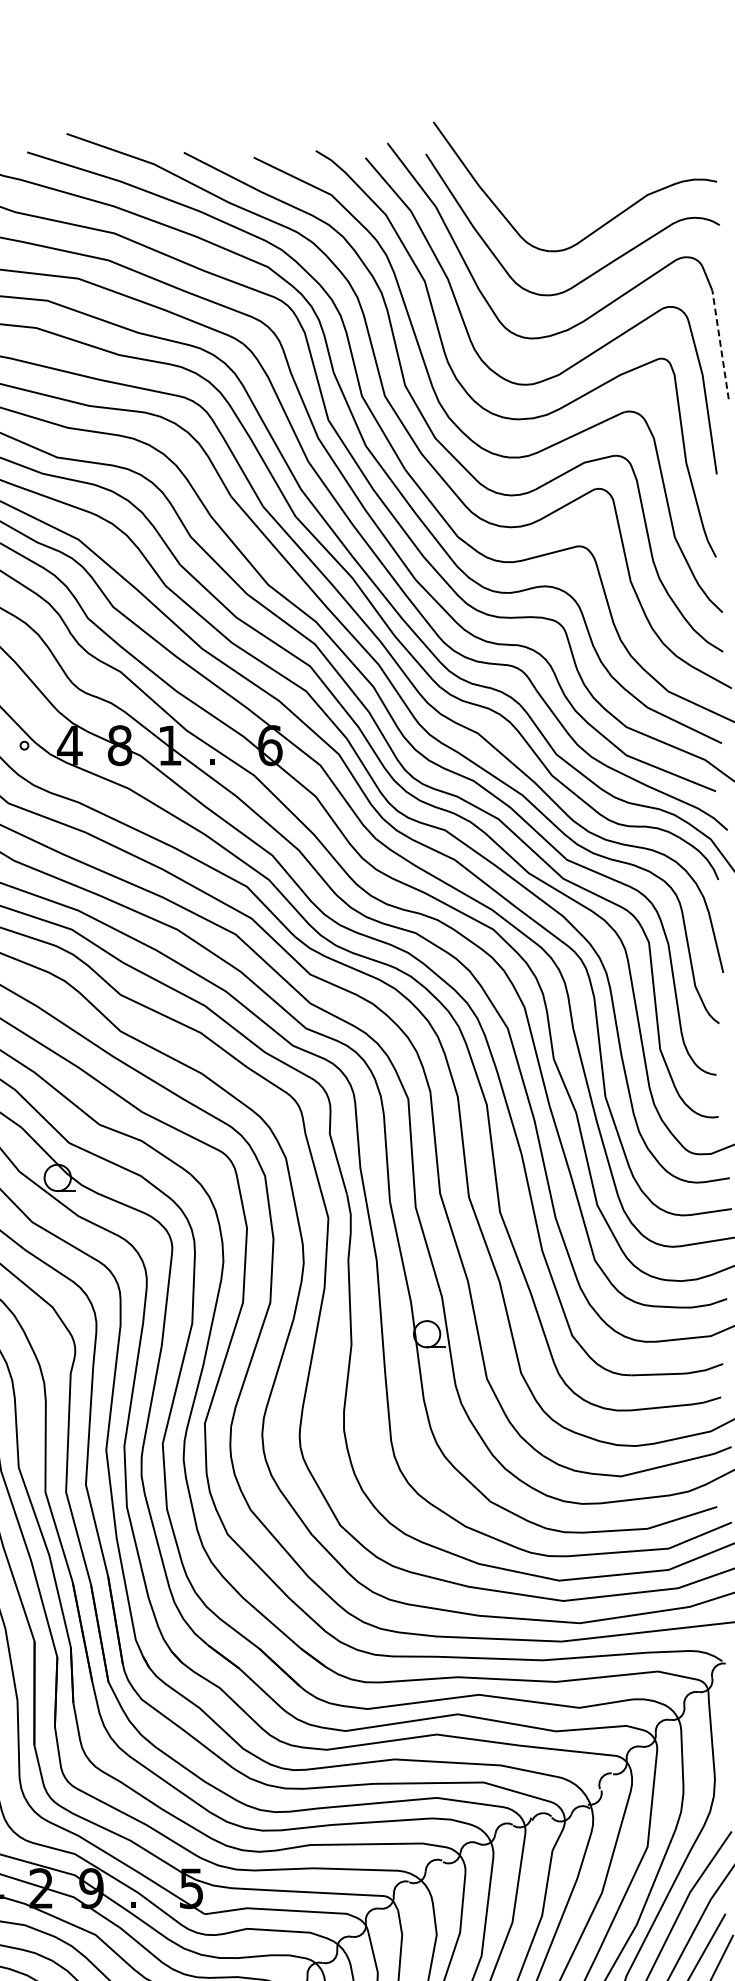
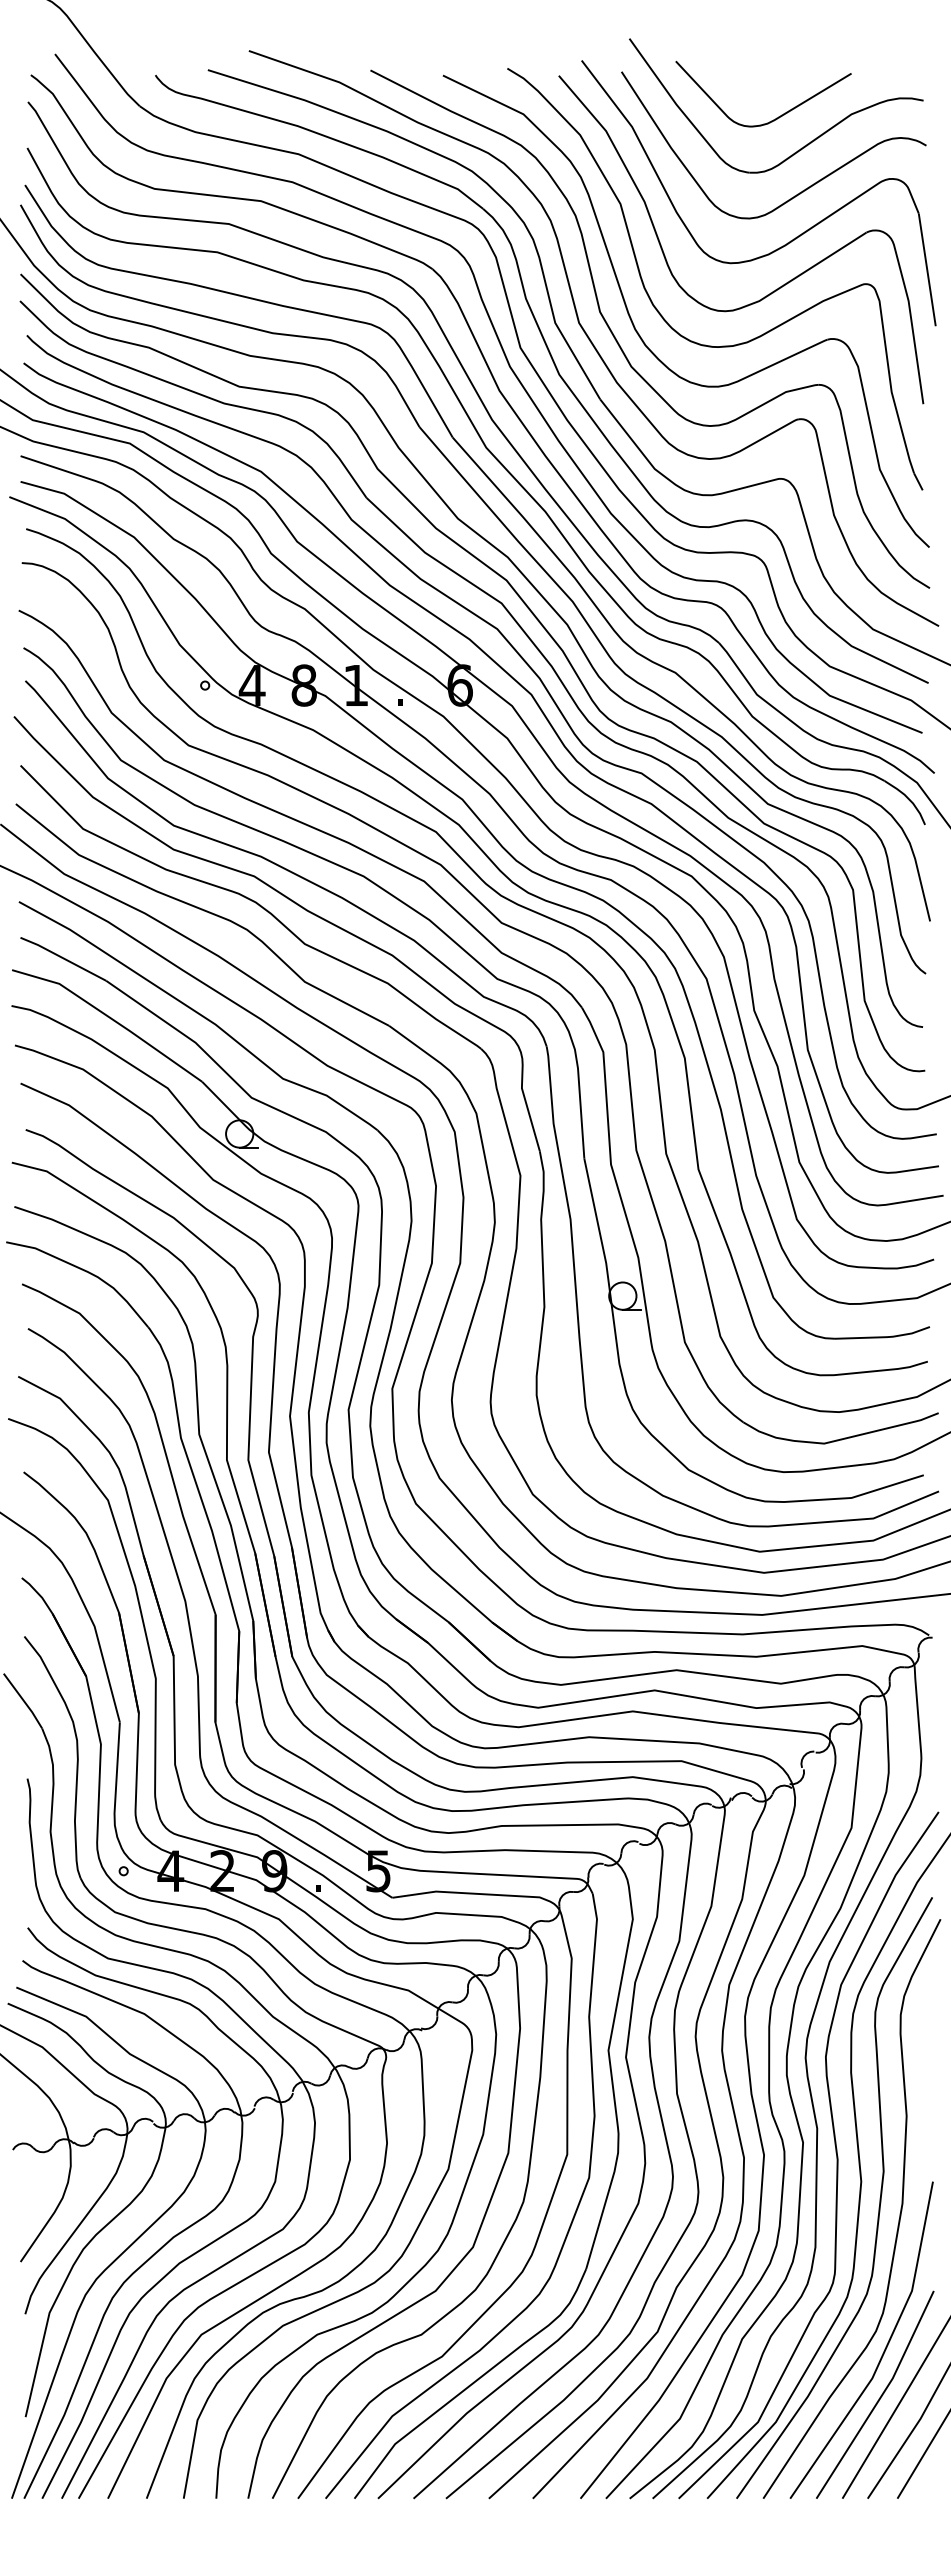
curve: (575, 198) -> (776, 117), added
line: (720, 344) -> (927, 269), dashed -> solid

